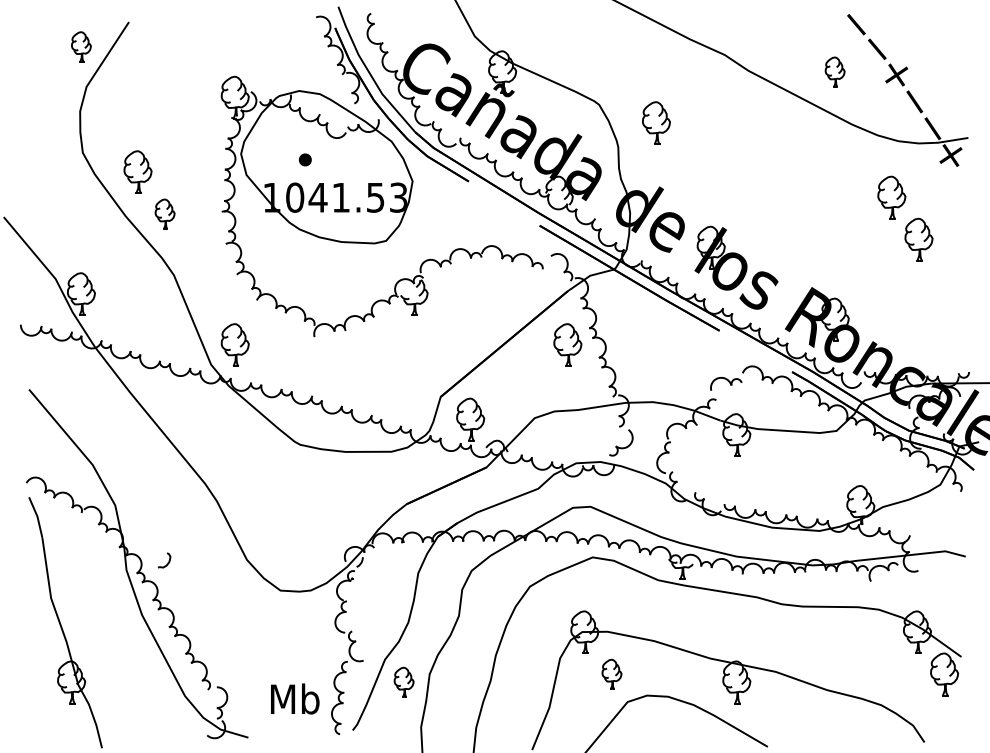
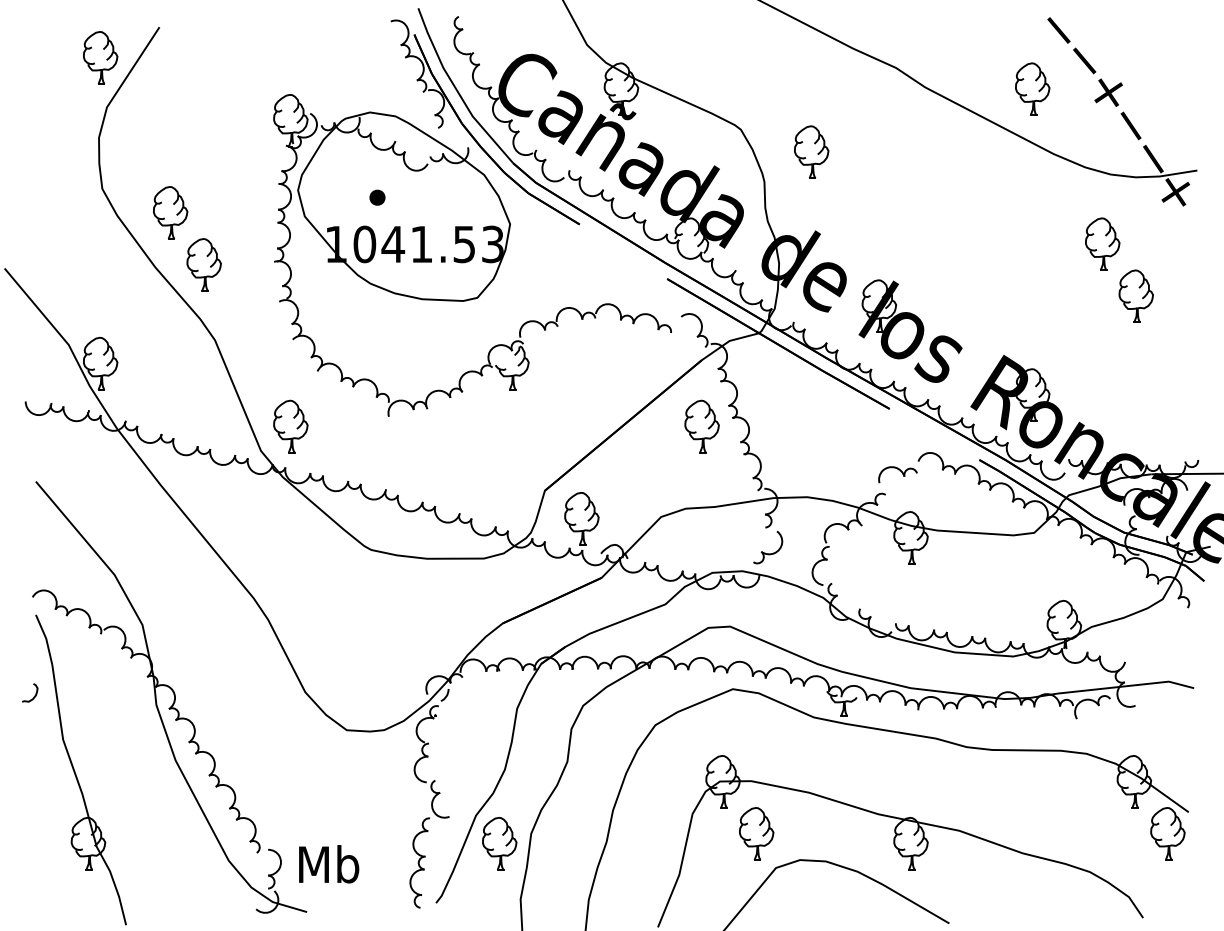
part: (81, 46) -> (100, 57), size x1.43
part: (834, 71) -> (1031, 88), size x1.43
part: (164, 213) -> (203, 263), size x1.43
curve: (167, 562) -> (33, 695), moved
part: (611, 674) -> (756, 833), size x1.43
part: (403, 682) -> (498, 843), size x1.43
text: (295, 698) -> (329, 863), moved

